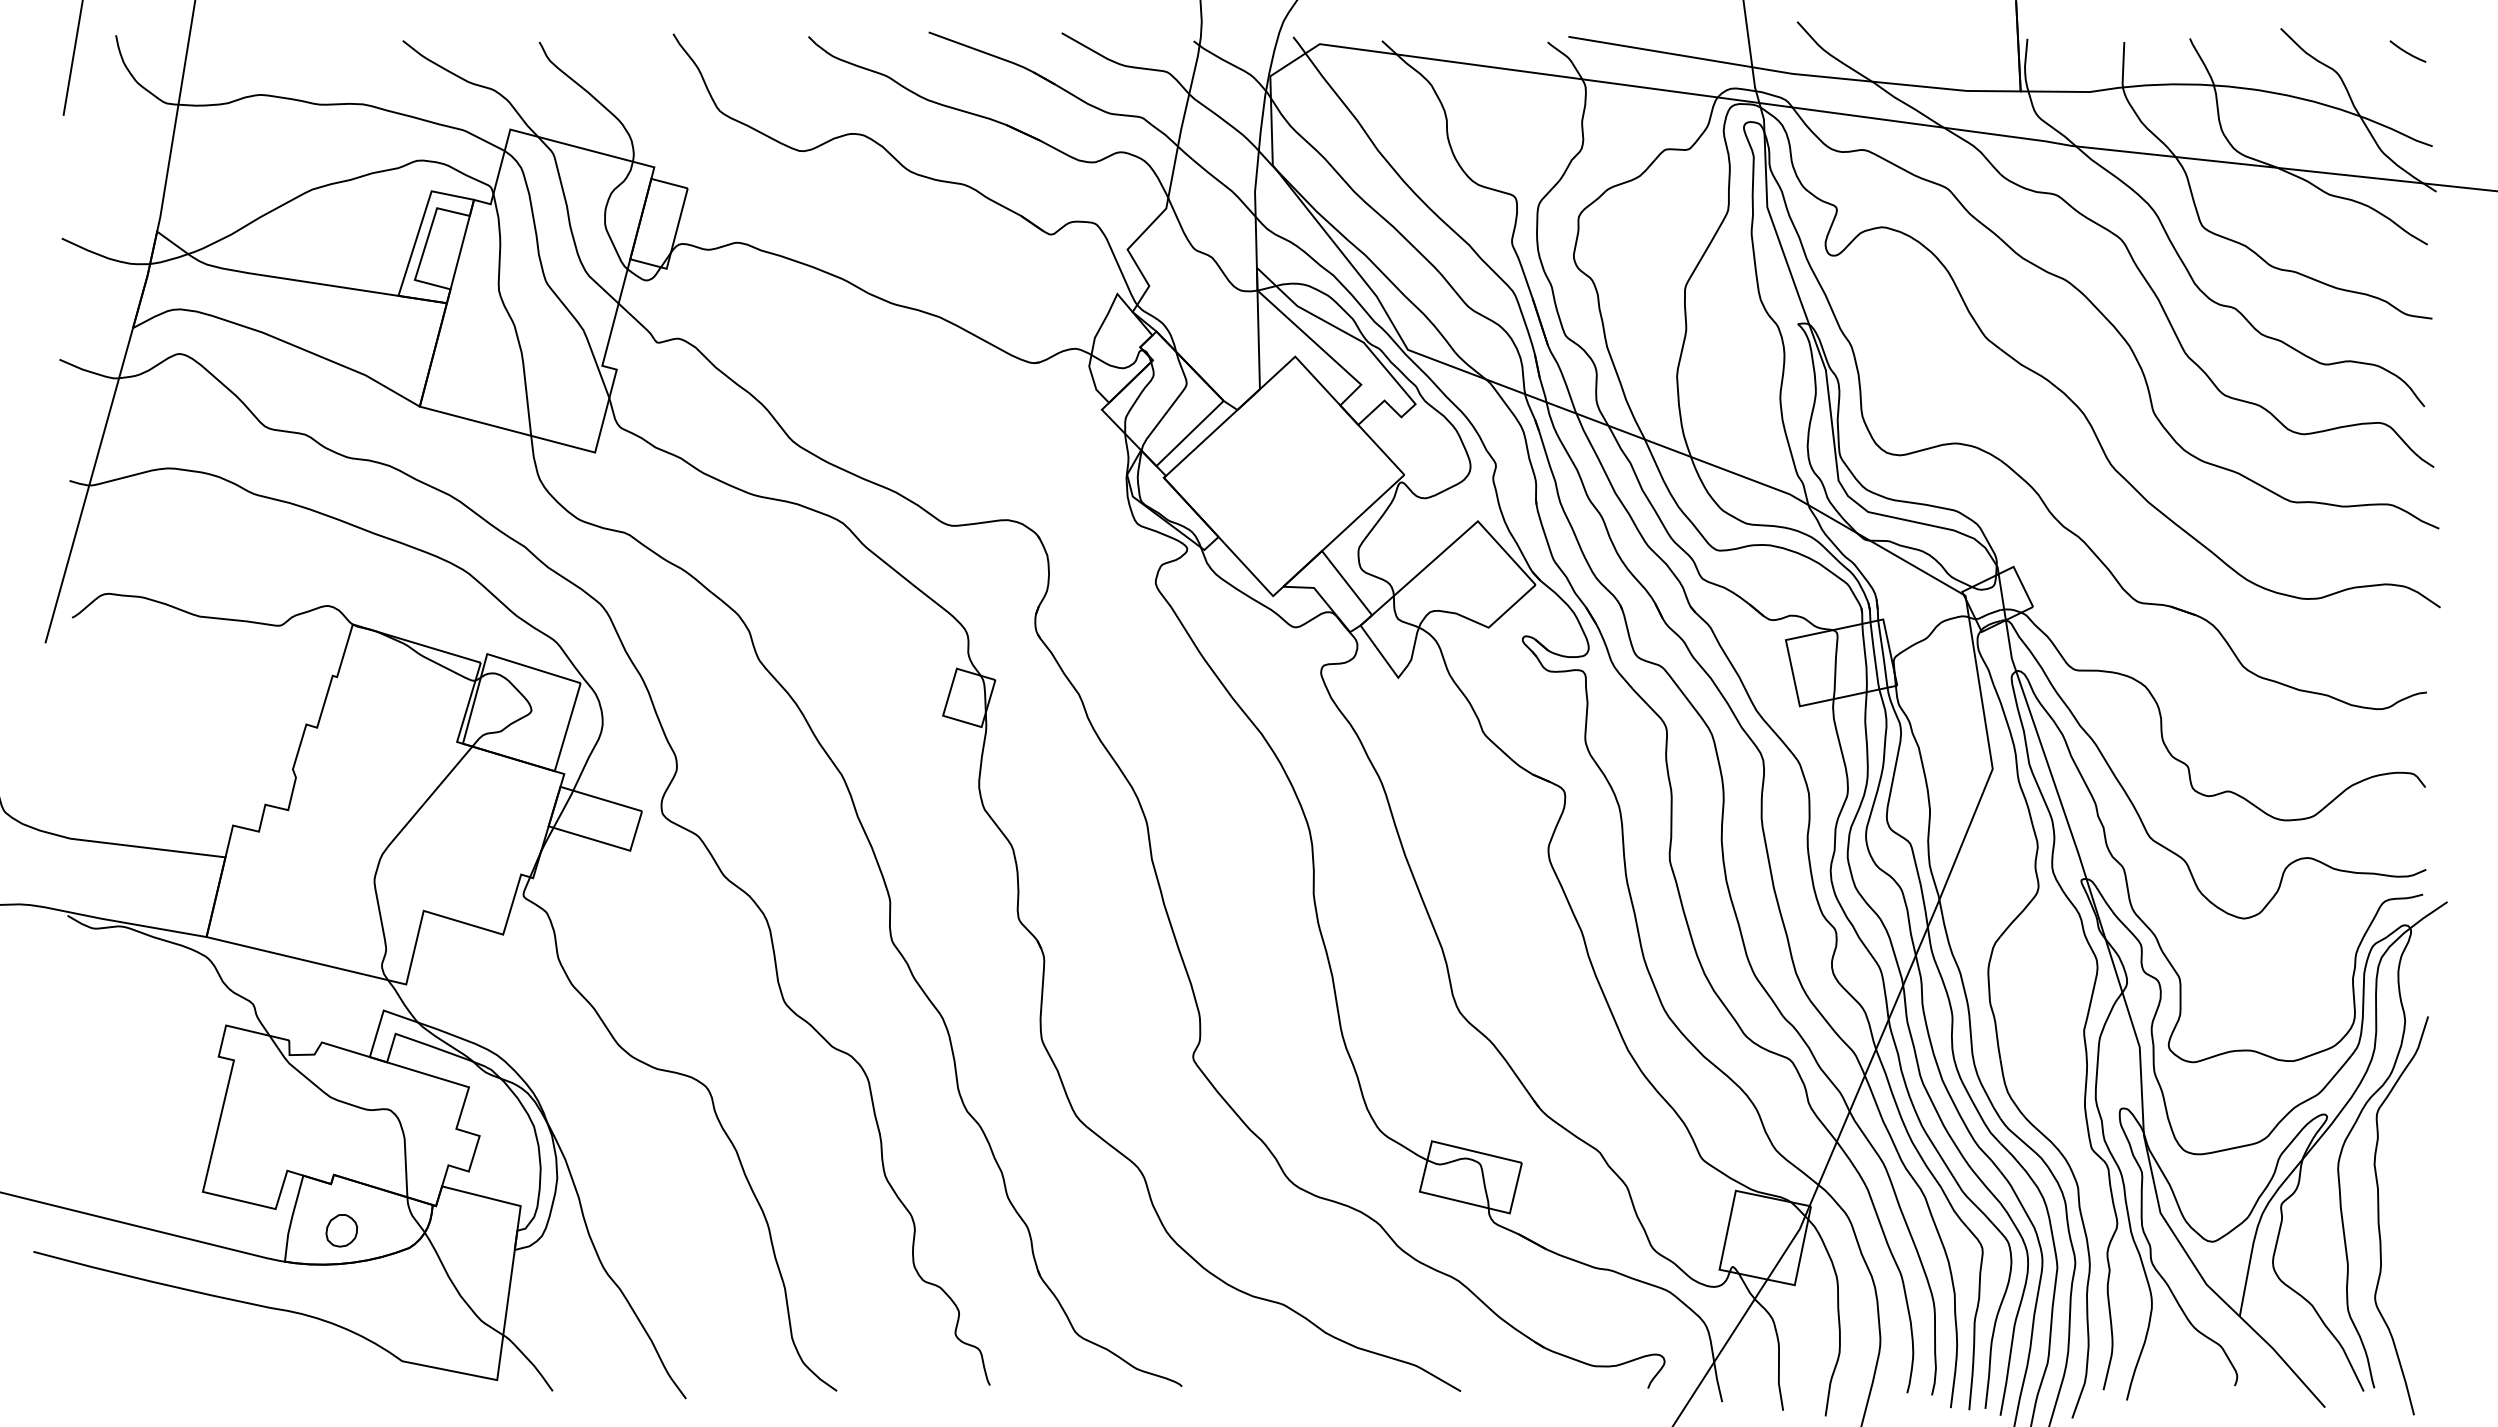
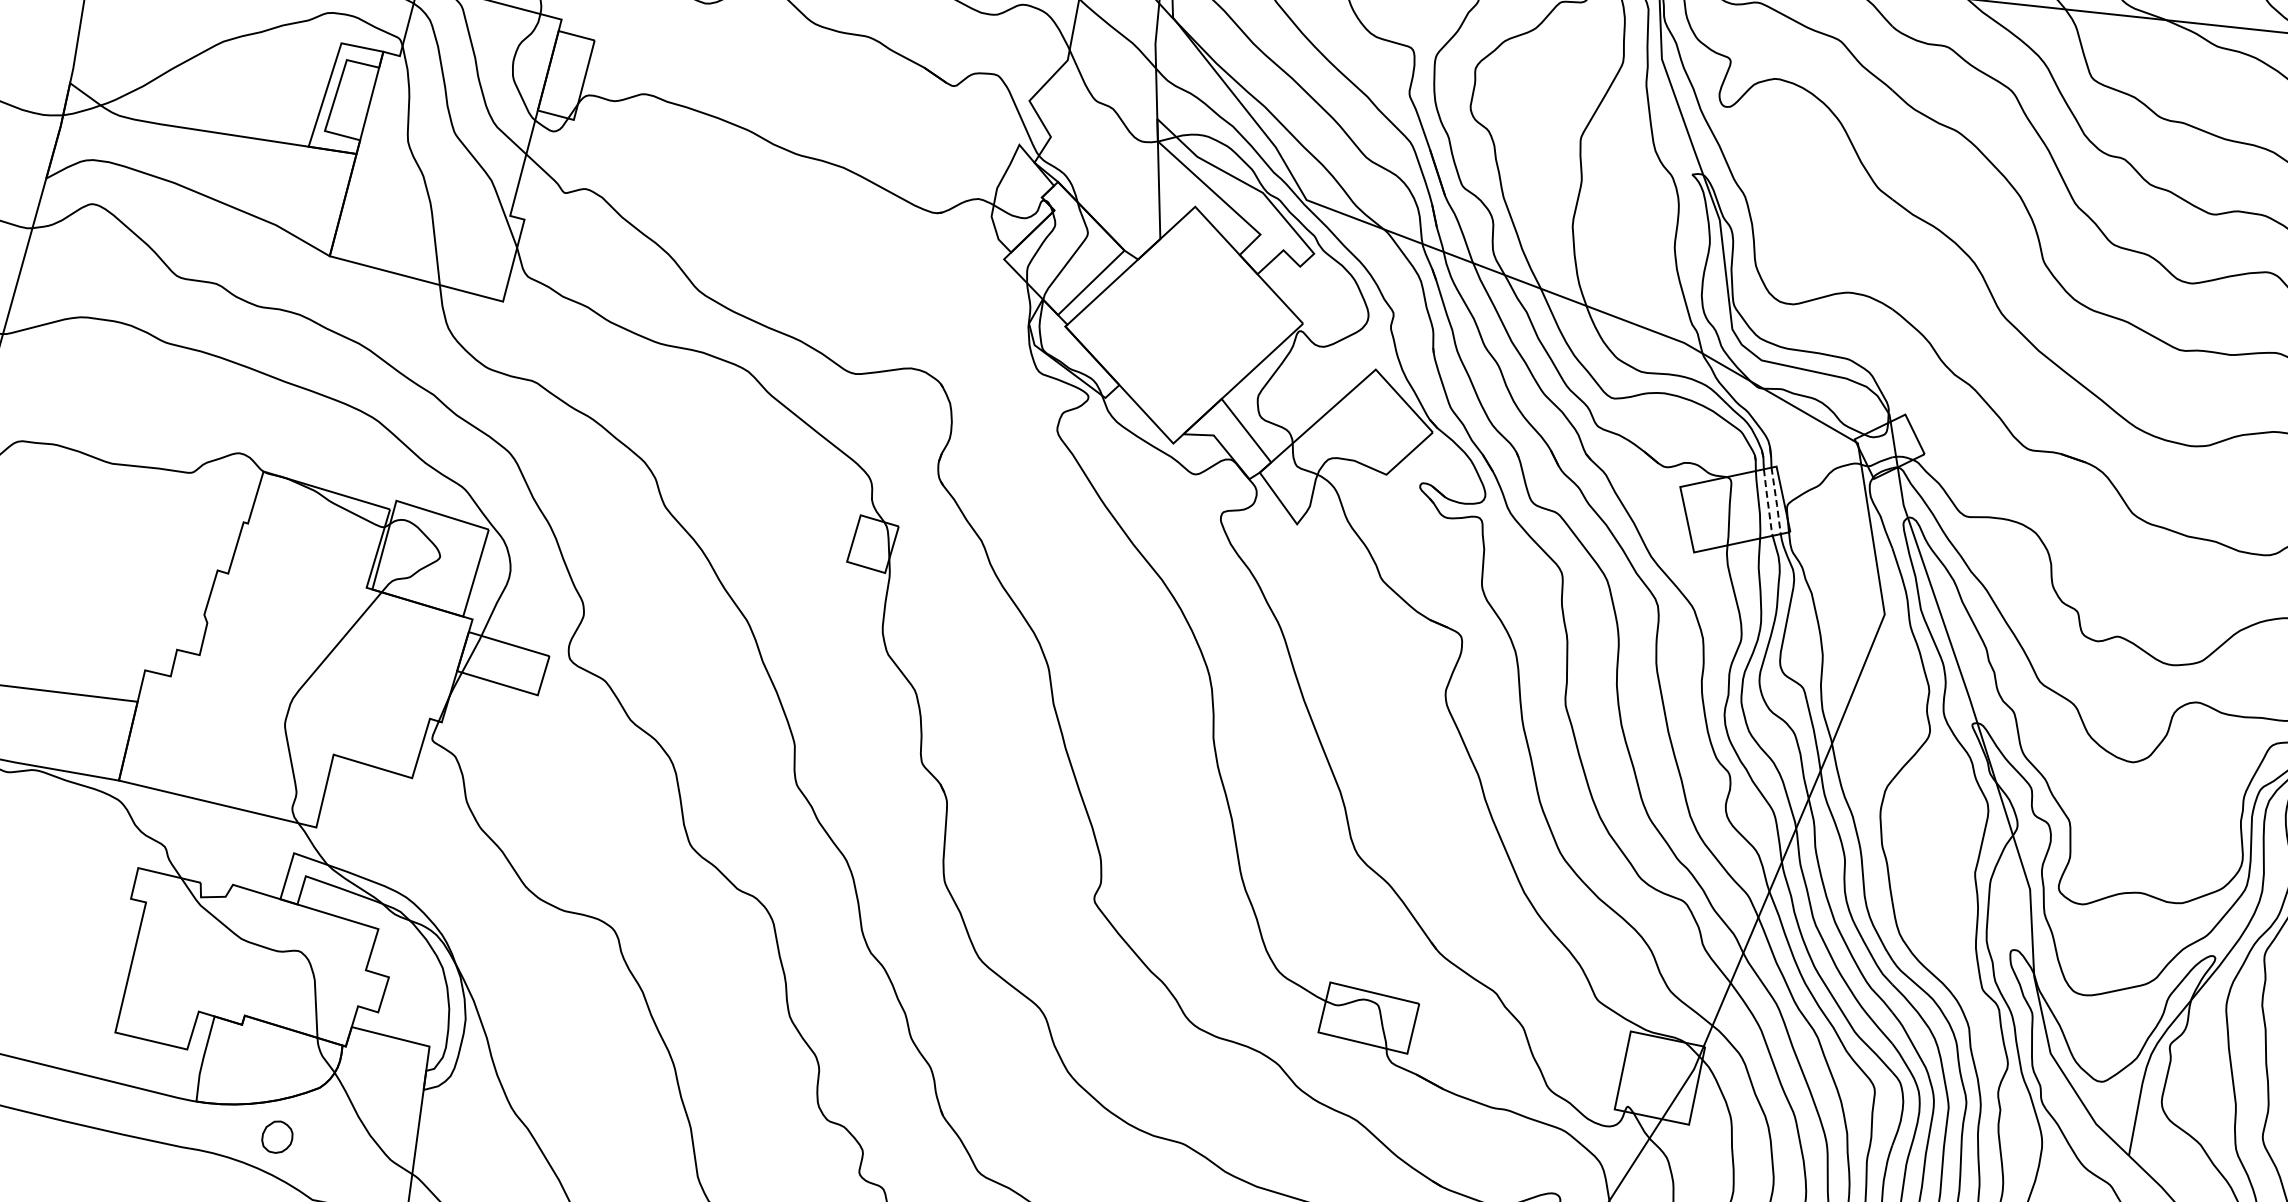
line: (1883, 654) -> (1776, 501), solid -> dashed
line: (1874, 656) -> (1767, 503), solid -> dashed
part: (341, 1230) -> (277, 1136), moved

